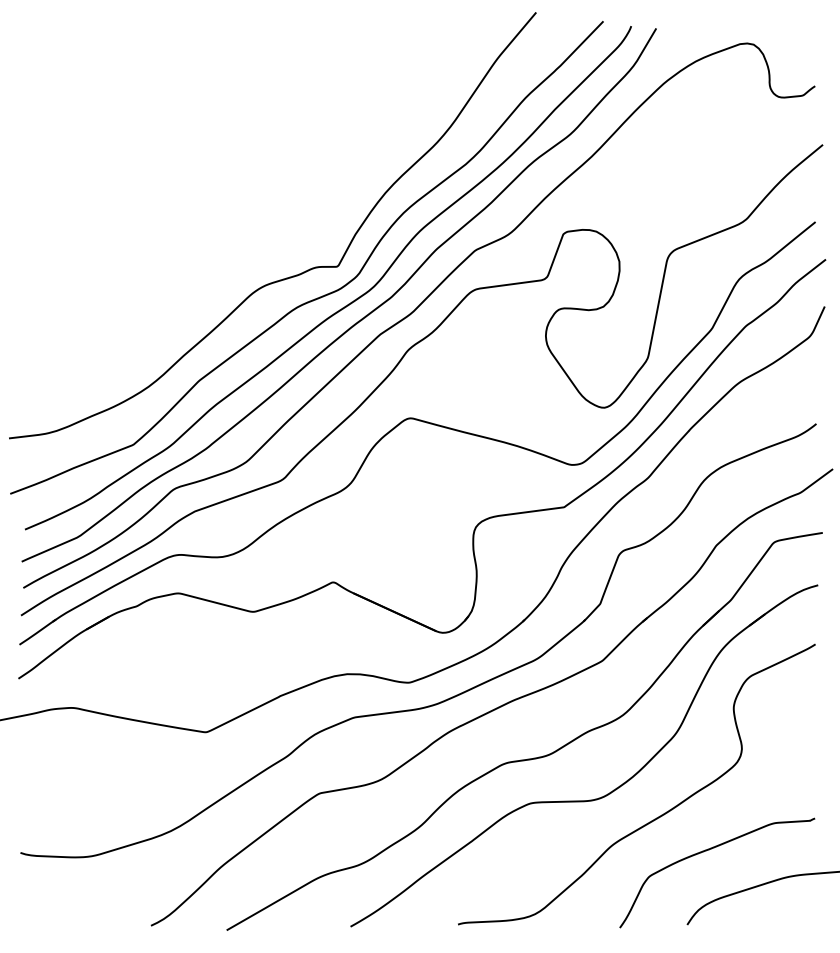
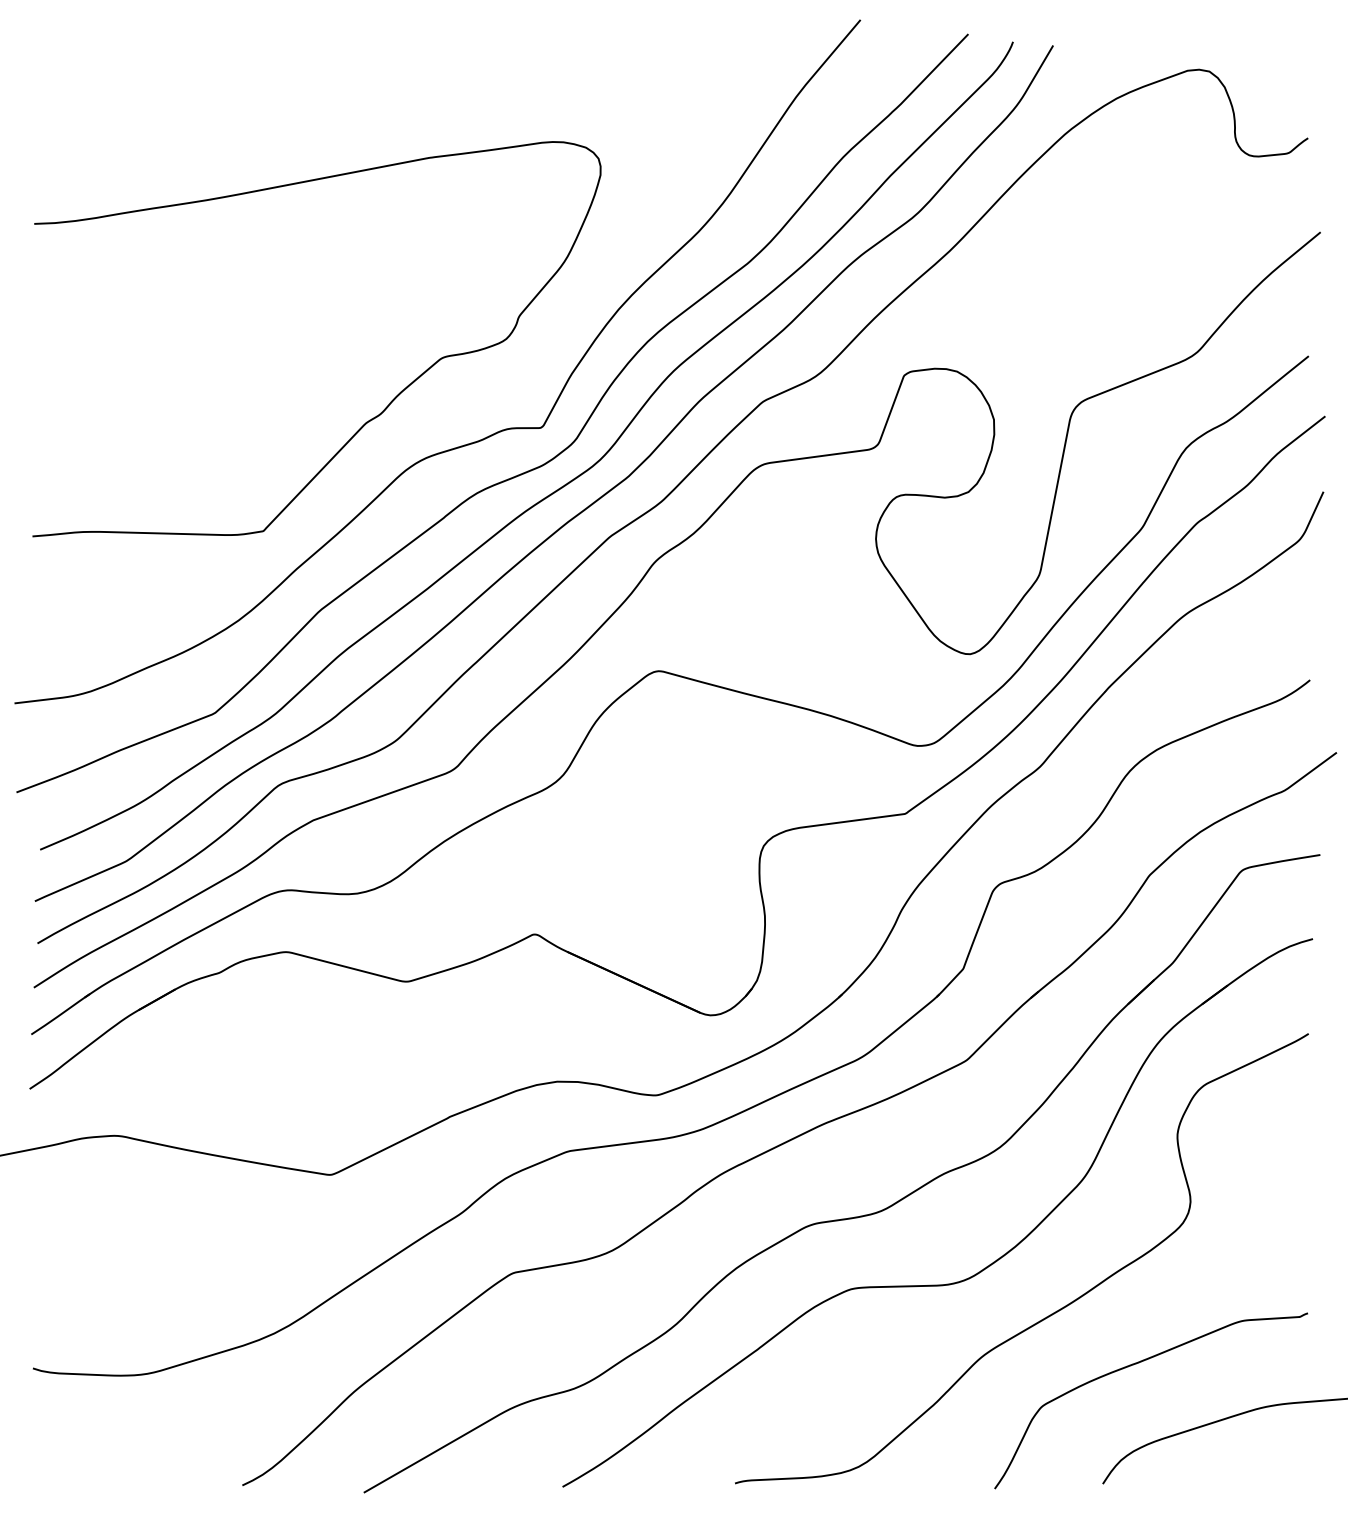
curve: (229, 261) -> (368, 419), added

